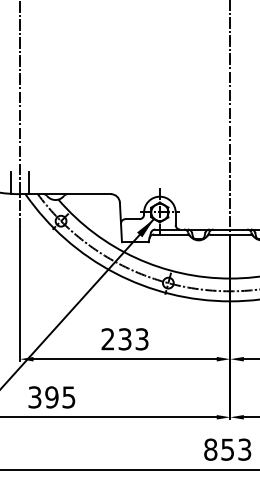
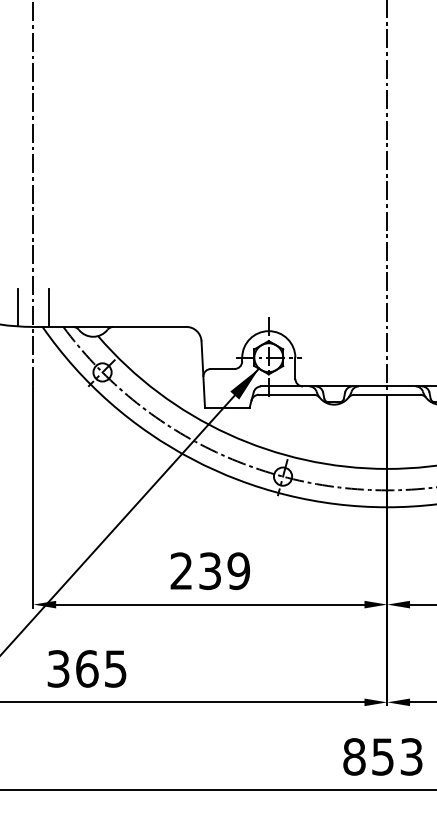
text: (141, 339) -> (237, 571), 233 -> 239
text: (51, 397) -> (86, 669), 395 -> 365

